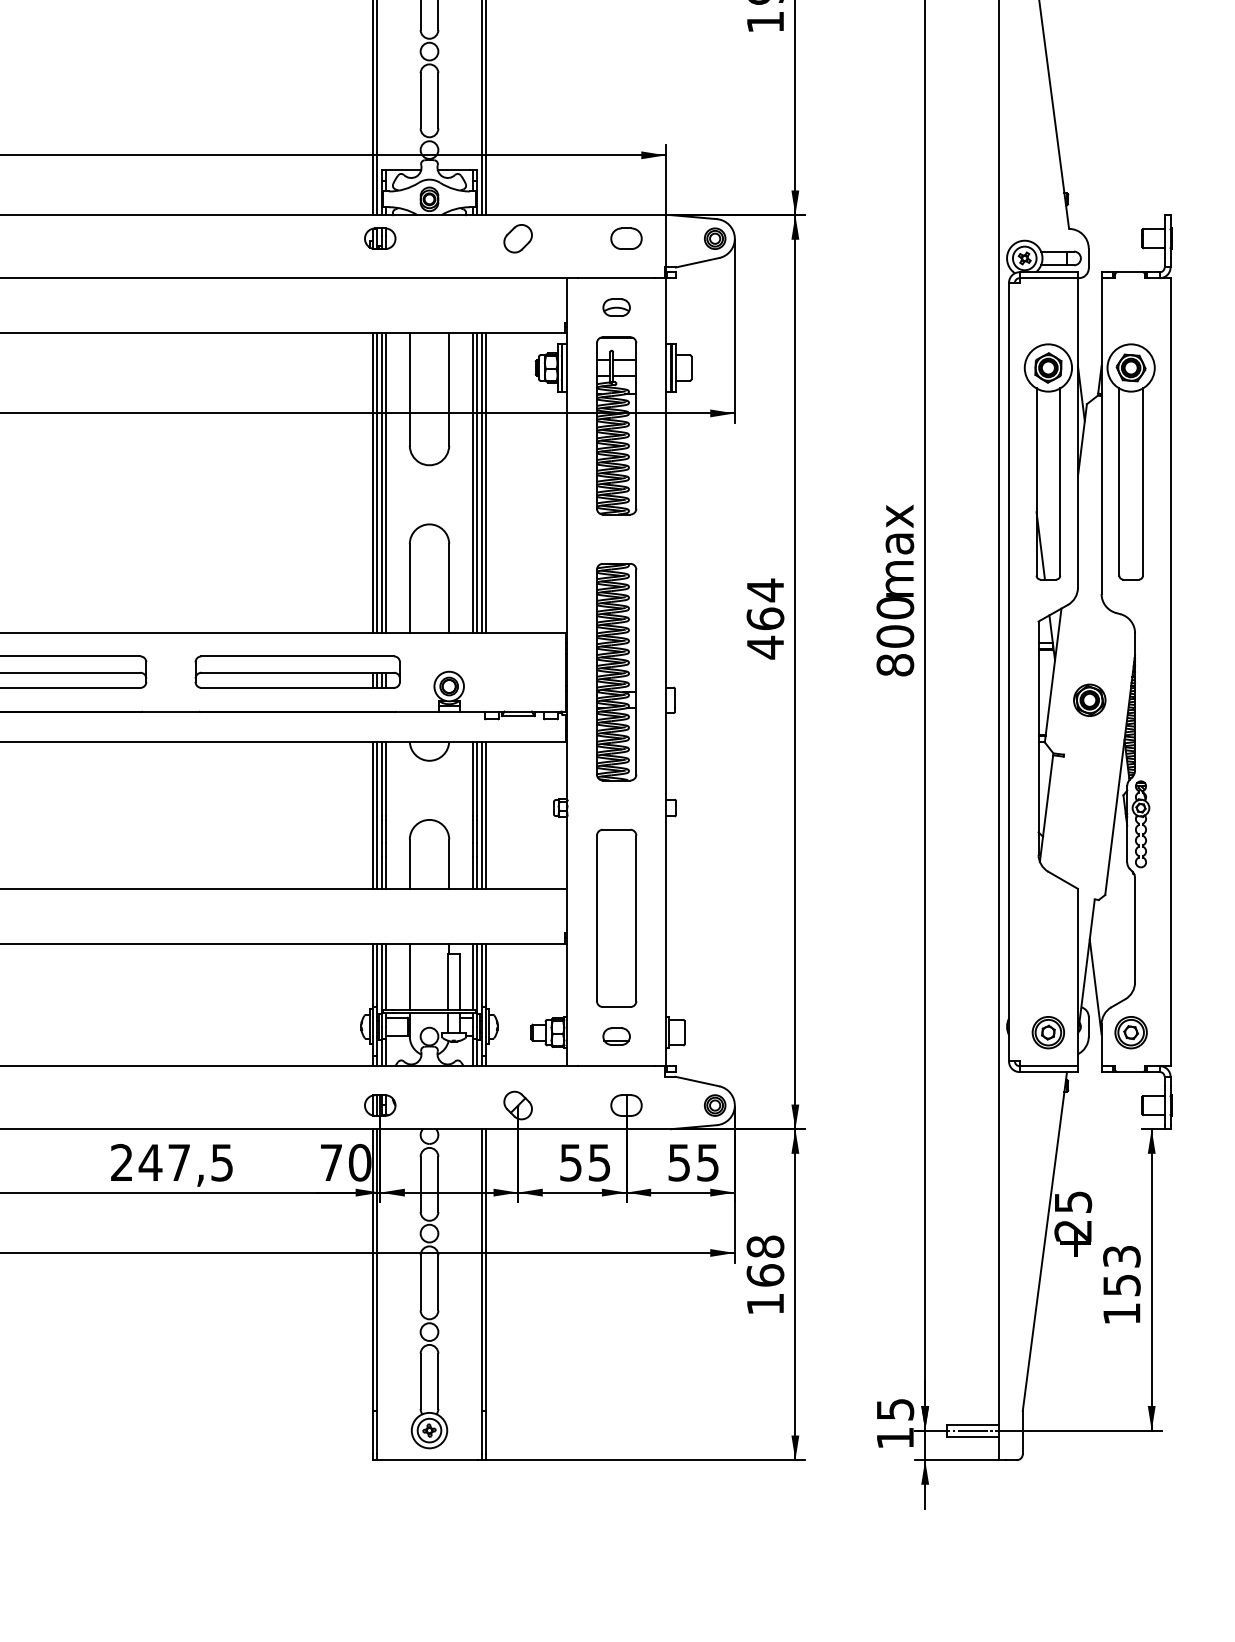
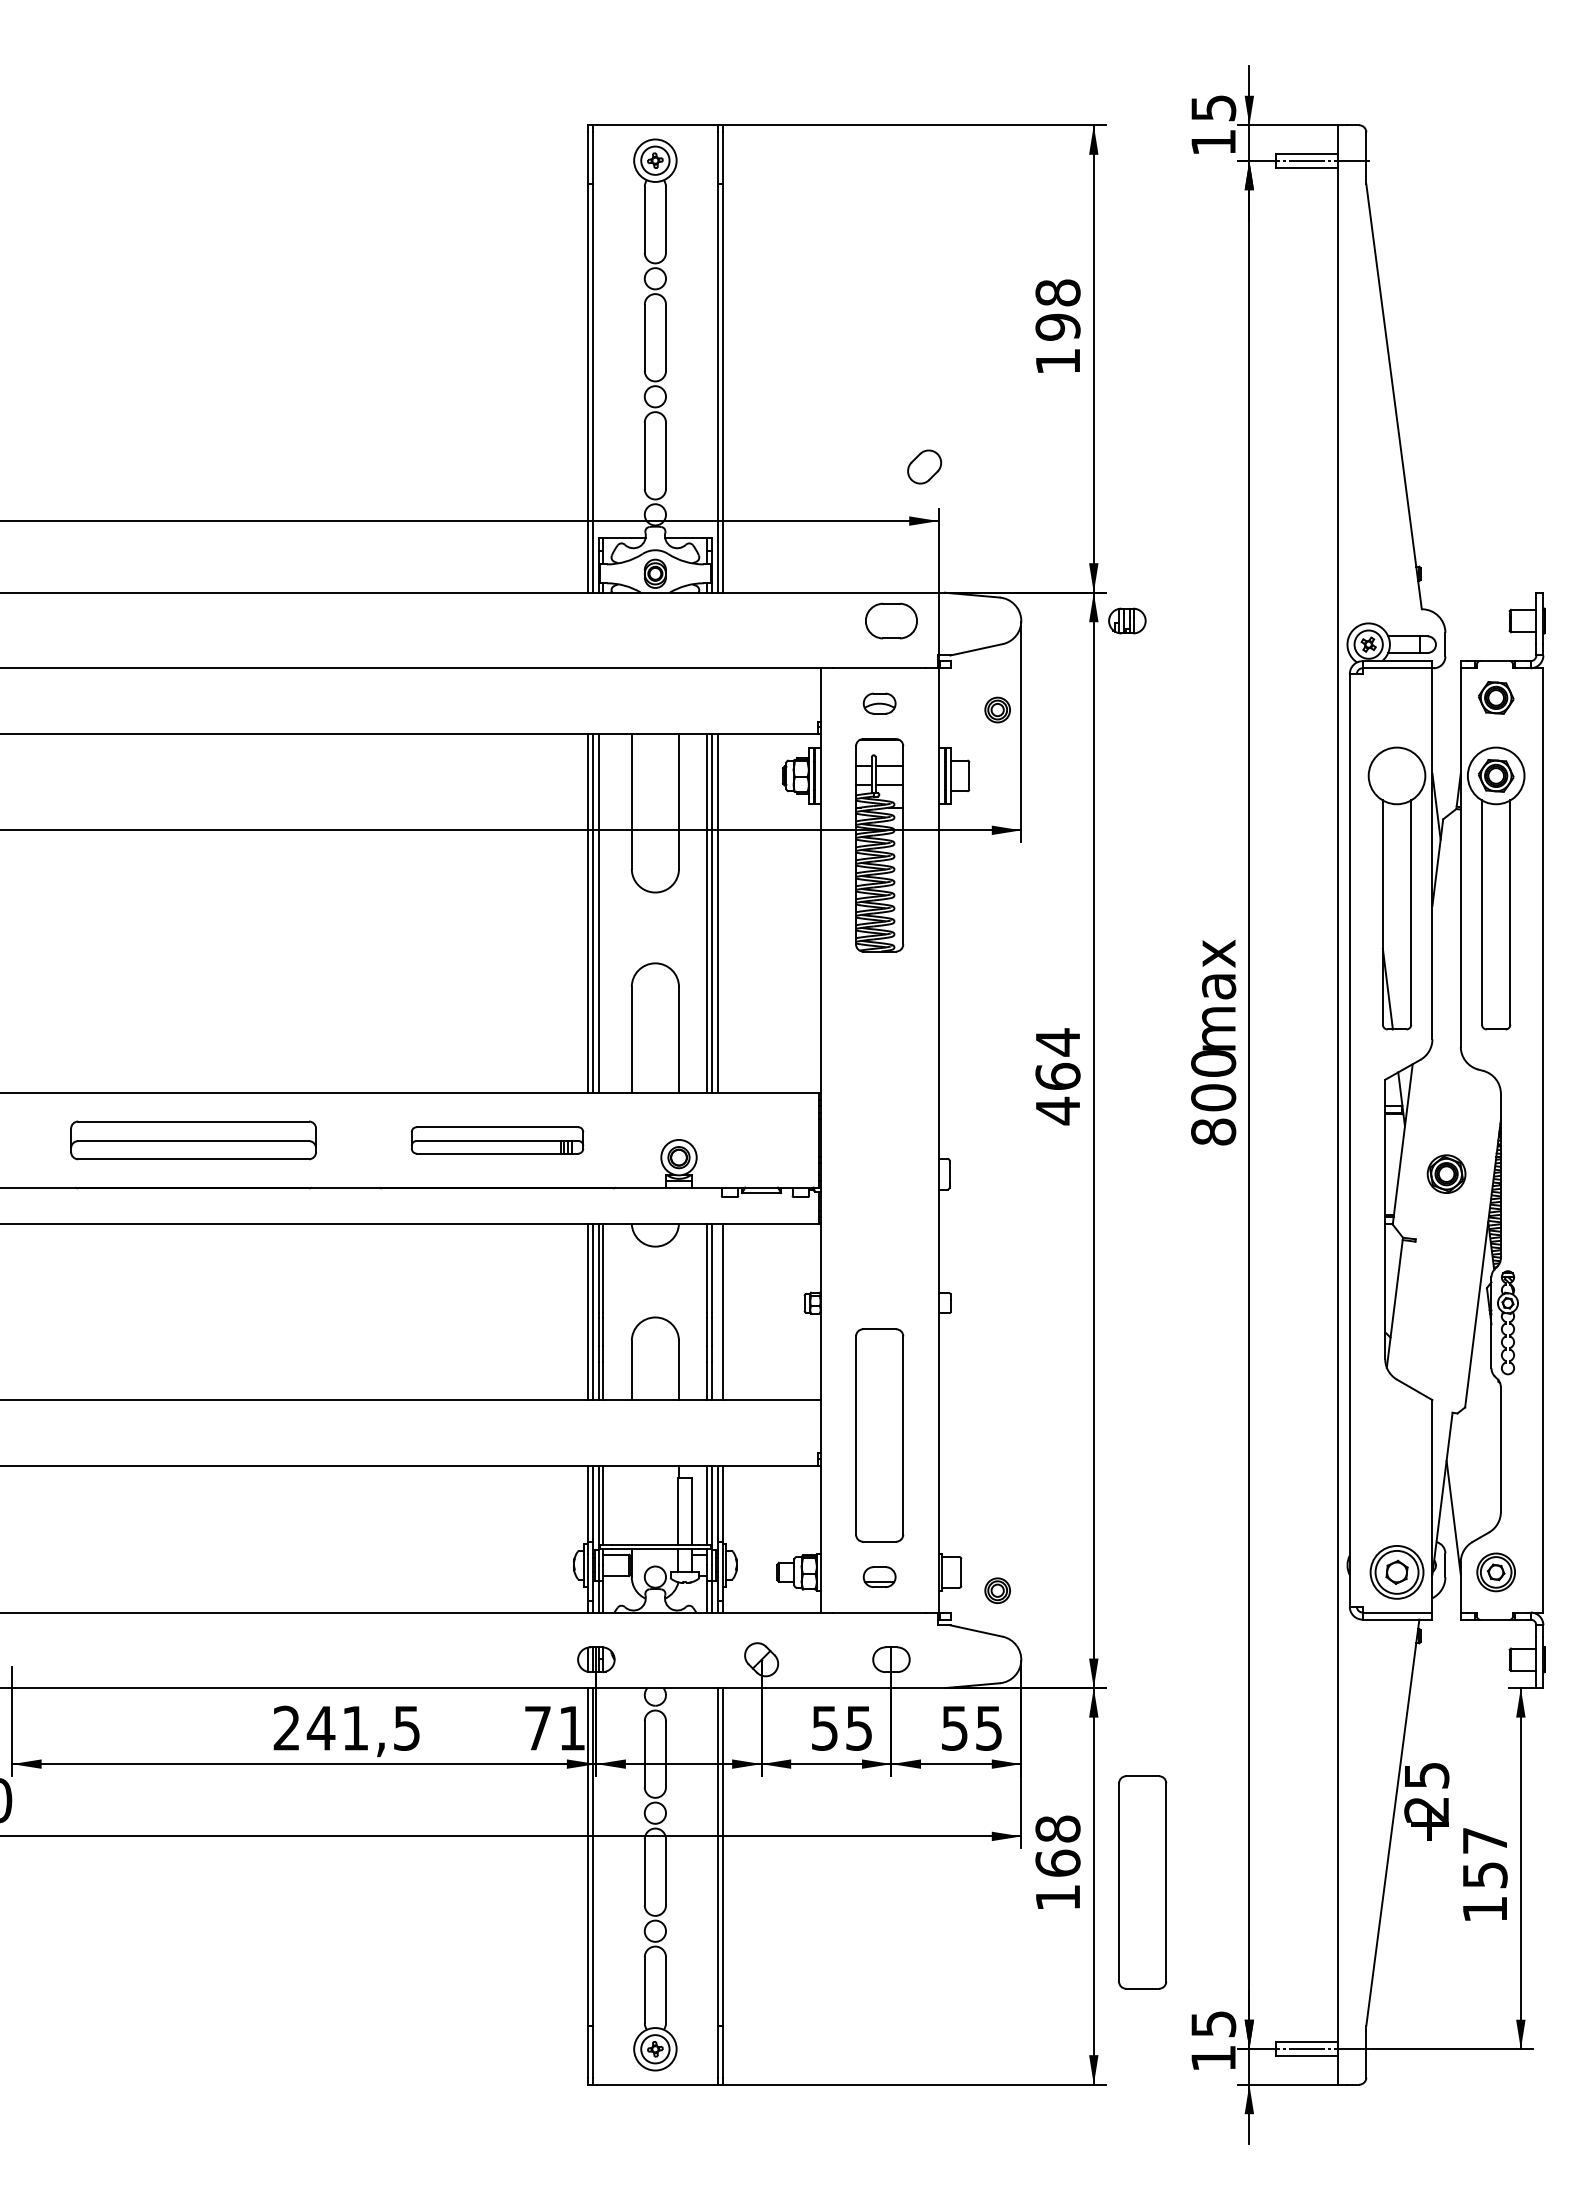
part: (380, 238) -> (1127, 620), moved
part: (518, 238) -> (924, 466), moved
part: (626, 238) -> (891, 620), size x1.4
part: (714, 238) -> (997, 709), moved
part: (1131, 302) -> (1496, 697), added
part: (1047, 367) -> (1396, 775), removed
line: (386, 482) -> (603, 913), removed
line: (485, 482) -> (722, 913), removed
part: (297, 672) -> (497, 1140), size x0.7
part: (616, 672) -> (879, 1140), removed
line: (481, 814) -> (717, 1311), removed
line: (409, 976) -> (631, 1505), removed
part: (1047, 1032) -> (1396, 1572), size x1.4
part: (714, 1105) -> (997, 1590), moved
text: (179, 1162) -> (355, 1728), 247,5 -> 241,5
text: (359, 1162) -> (571, 1727), 70 -> 71
text: (1121, 1256) -> (1484, 1840), 153 -> 157
part: (835, 1291) -> (1142, 1882), added

